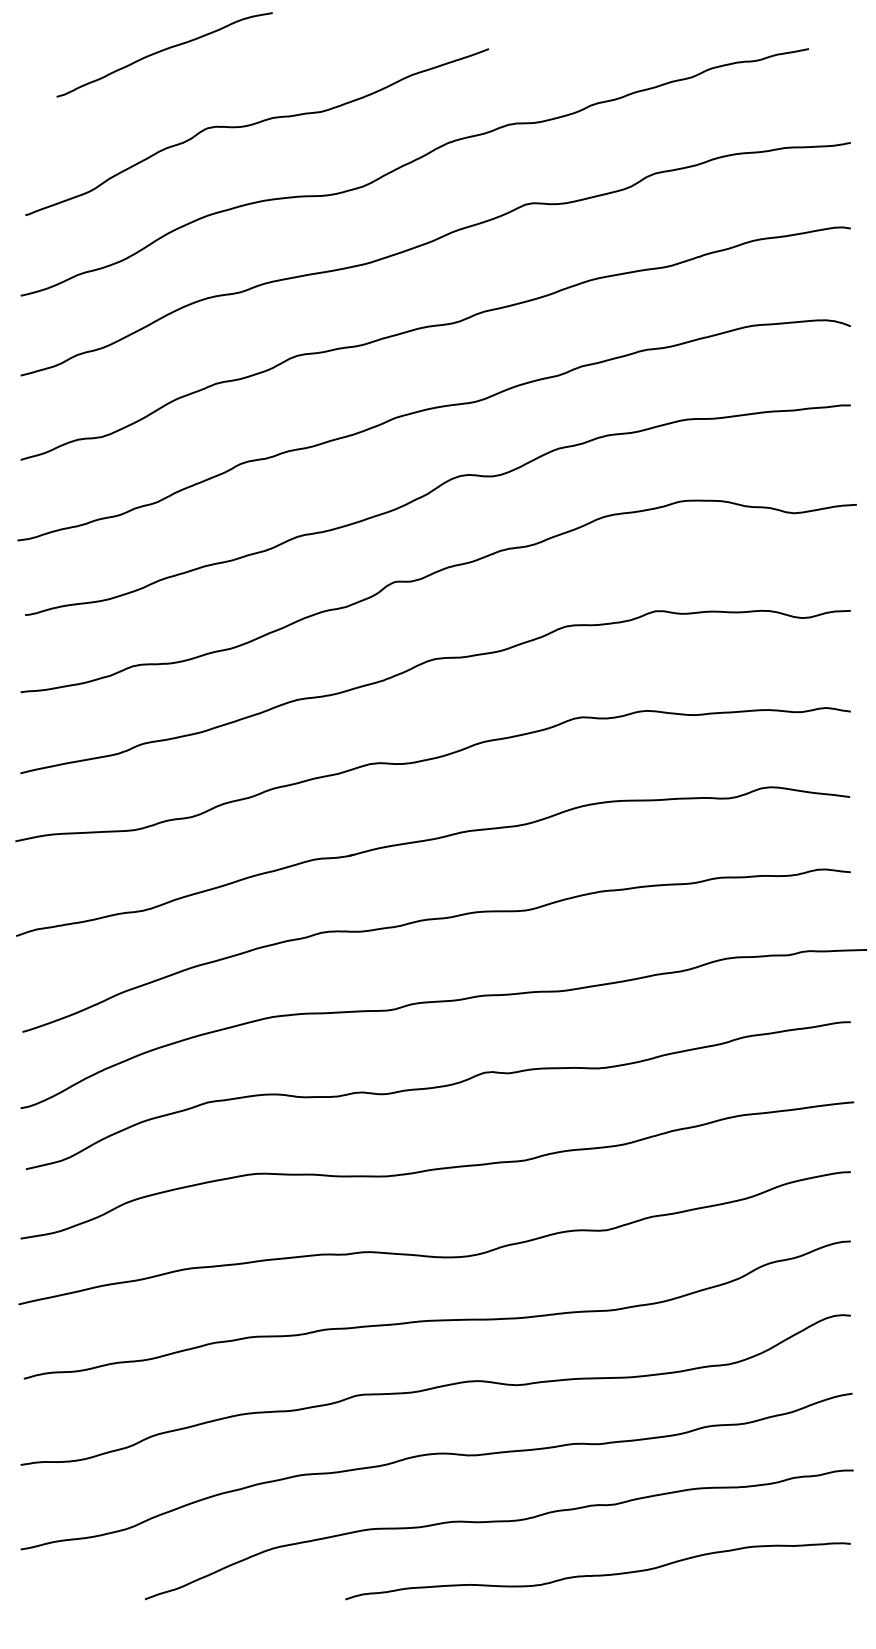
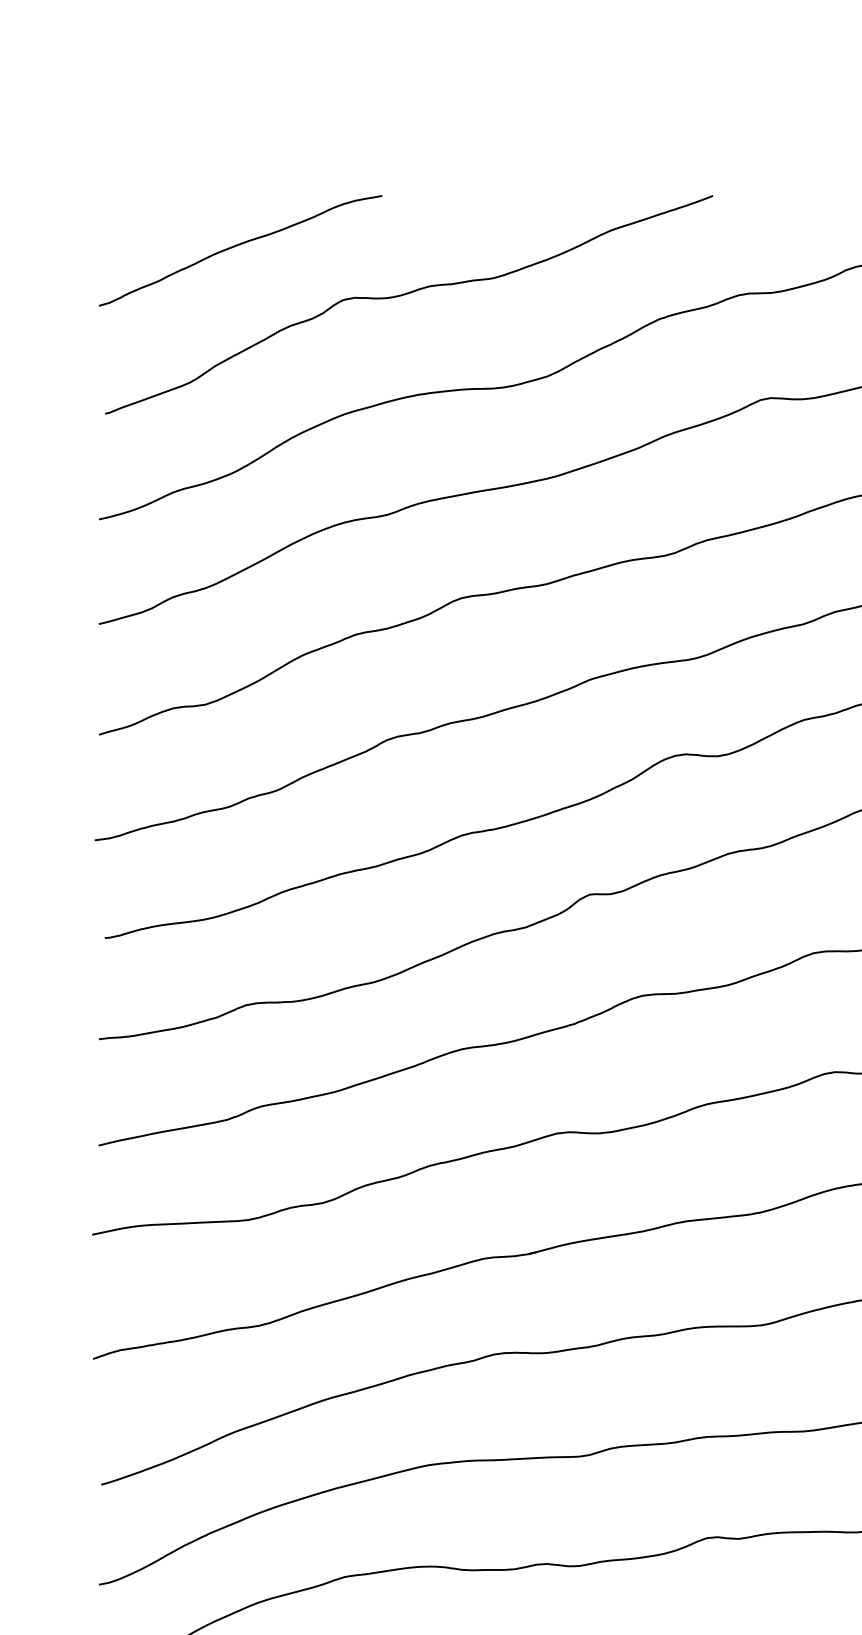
curve: (163, 51) -> (239, 246), moved

